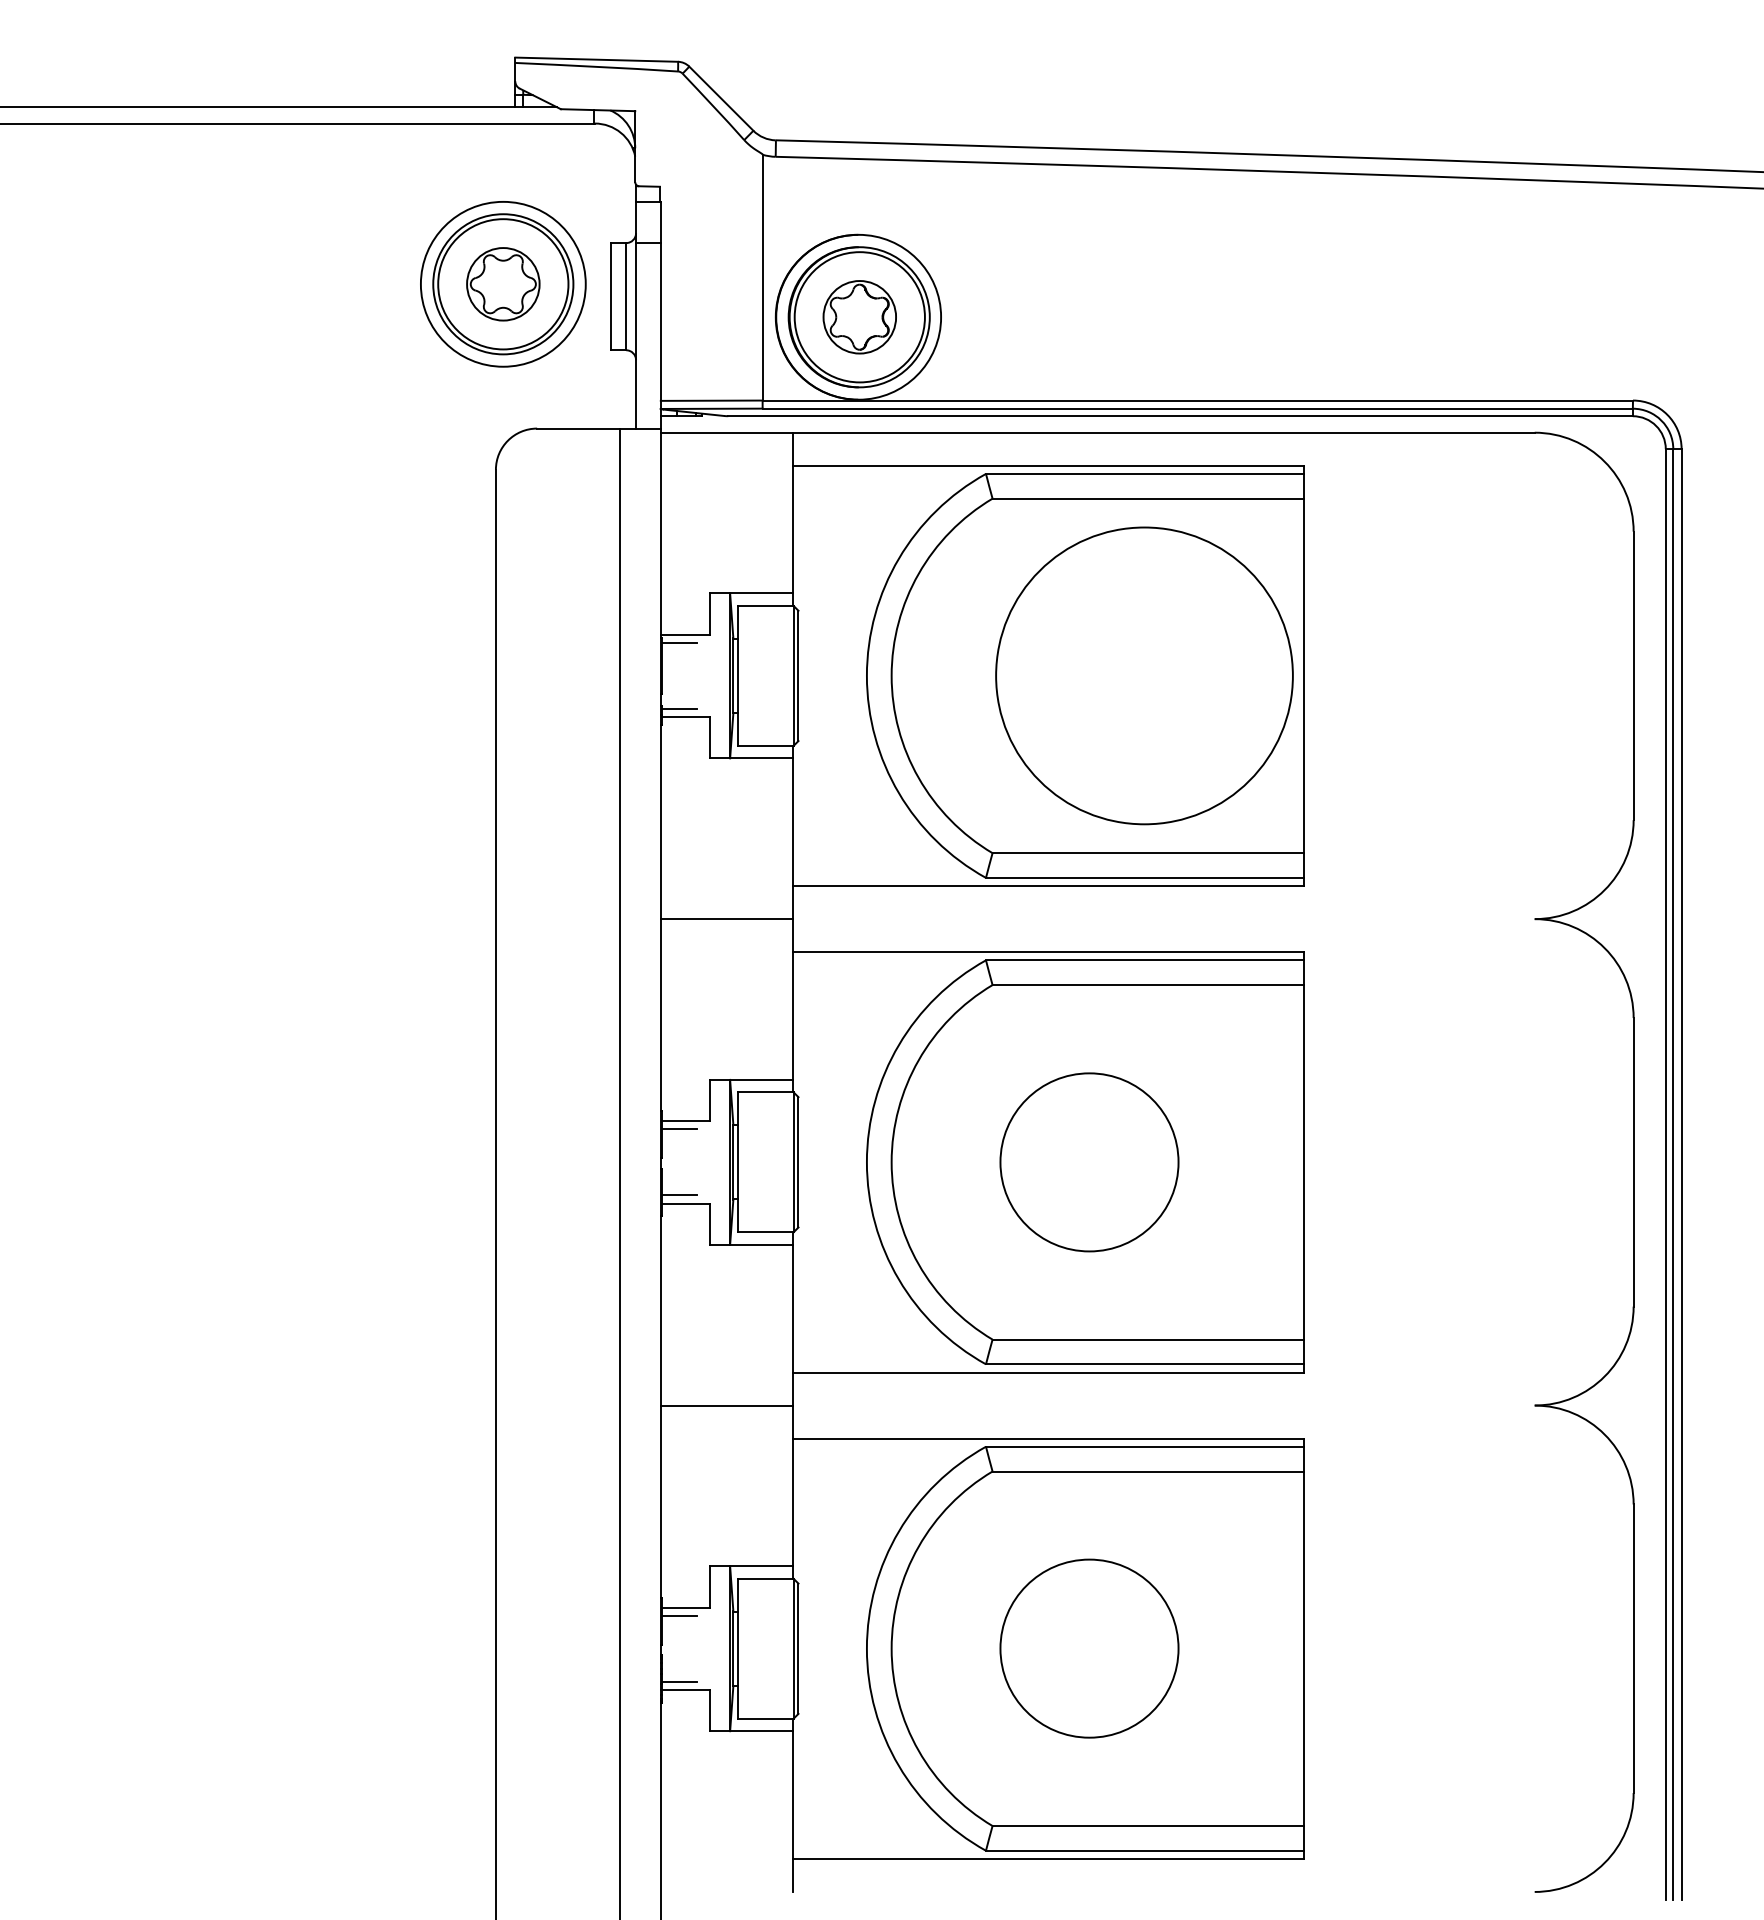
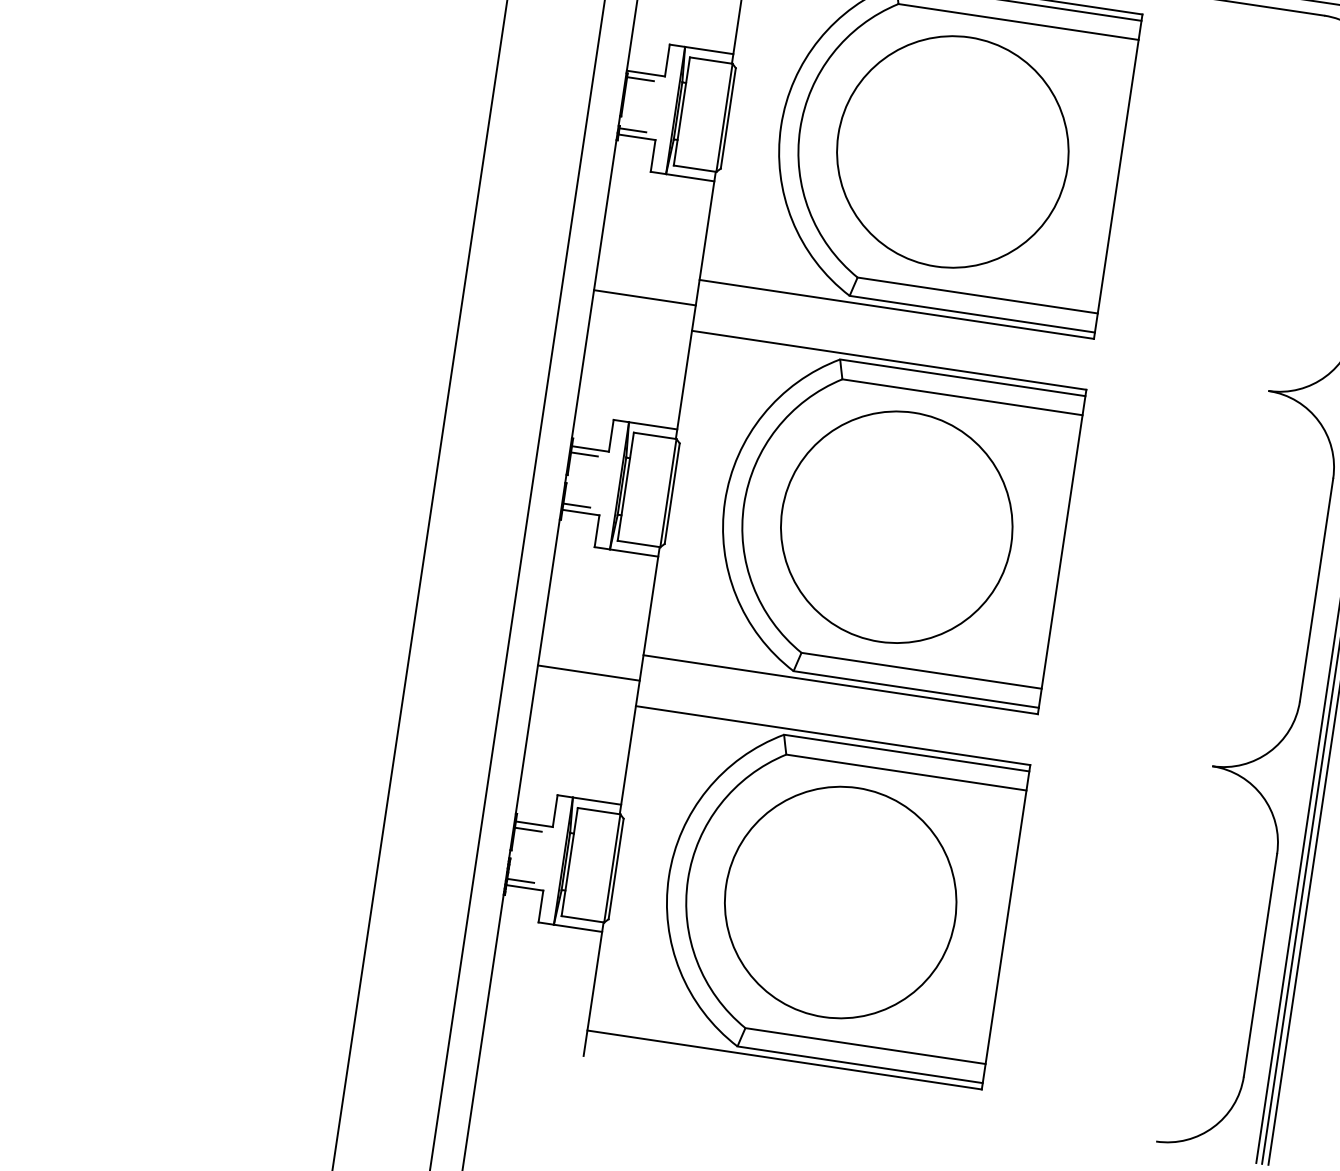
circle: (1144, 675) -> (952, 151), moved
circle: (1089, 1162) -> (896, 527), size x1.67
circle: (1089, 1648) -> (840, 902), size x1.67

